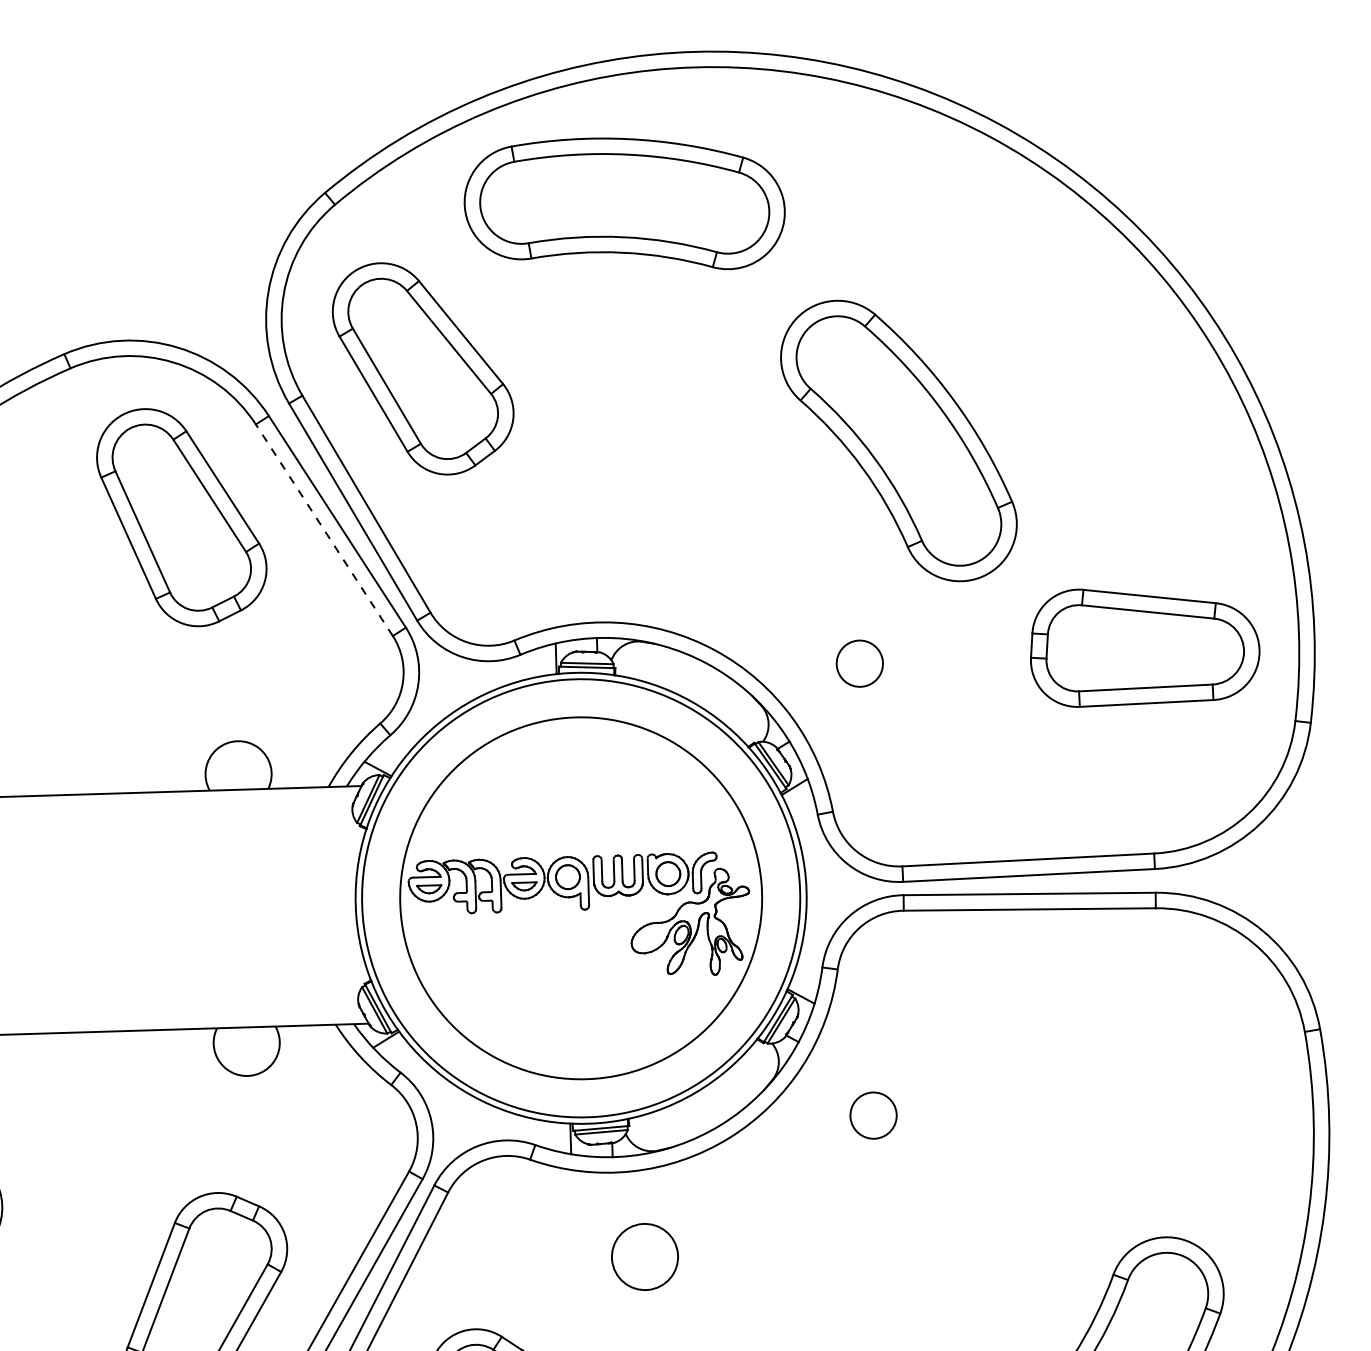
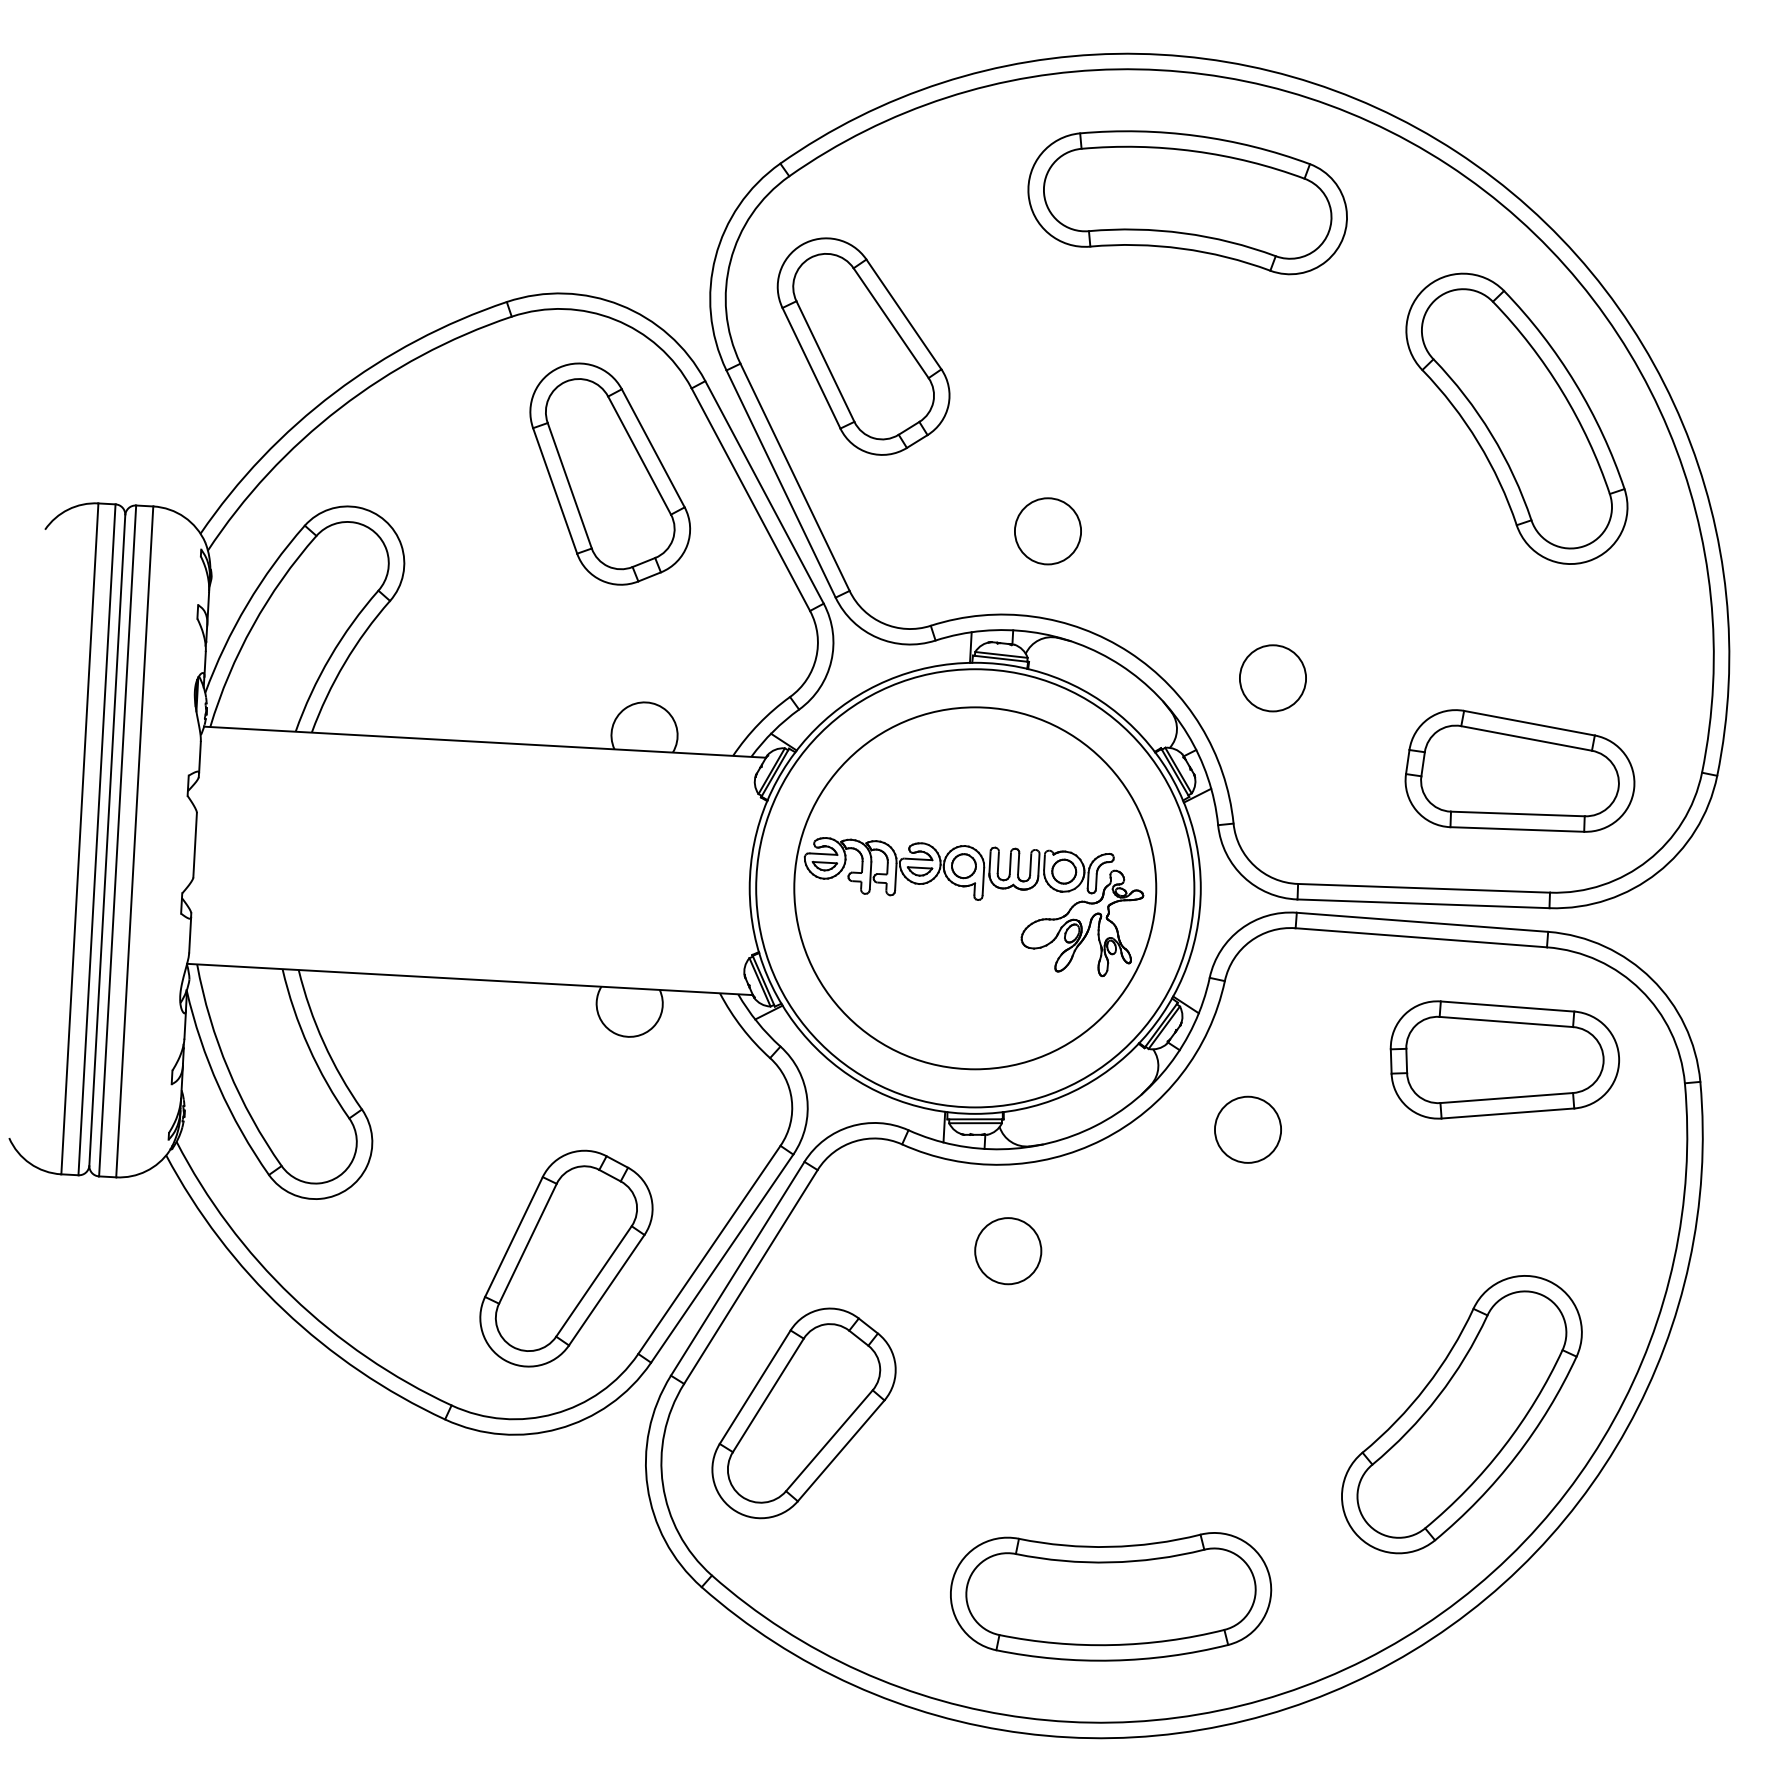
part: (624, 206) -> (1187, 202), moved
part: (898, 440) -> (1516, 418), moved
line: (323, 530) -> (750, 499), dashed -> solid
circle: (622, 536) -> (1047, 531), added
part: (1143, 644) -> (1519, 770), moved
circle: (859, 663) -> (1272, 678), size x1.43
part: (1123, 1023) -> (1504, 1059), added
circle: (872, 1115) -> (1247, 1129), size x1.43

